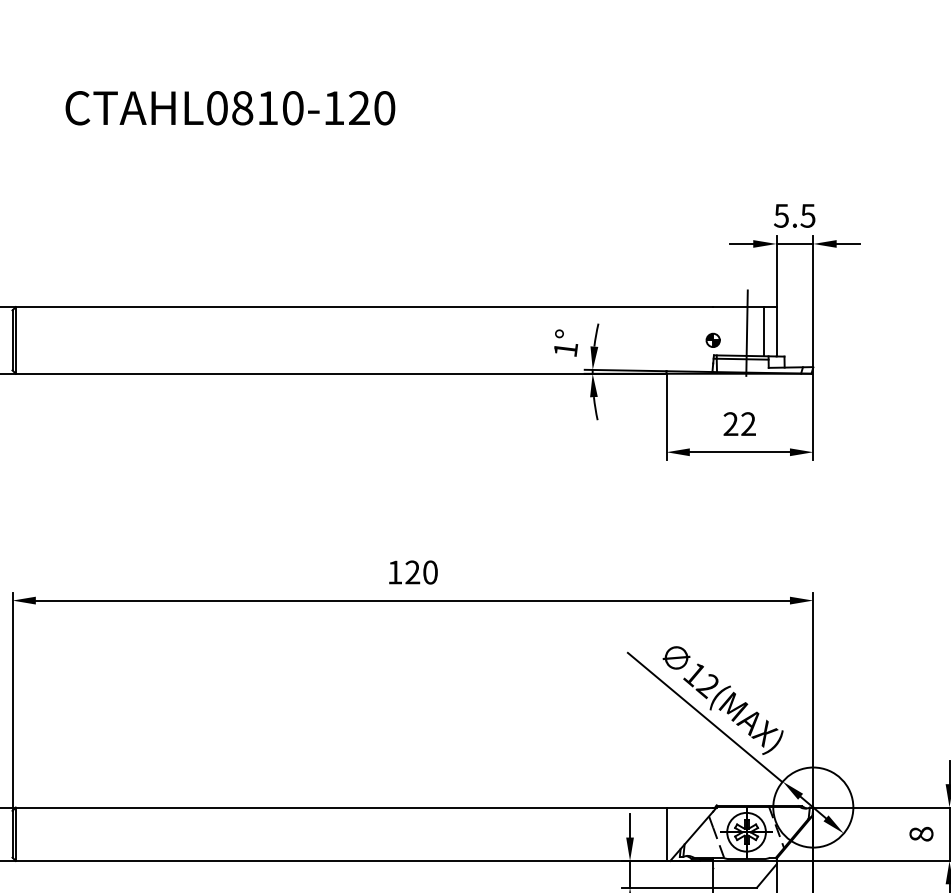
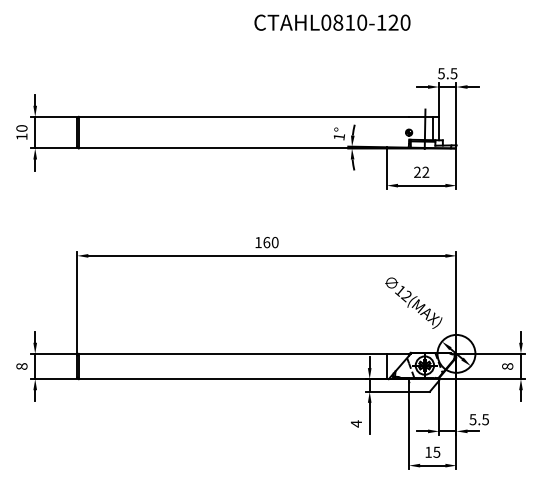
text: (230, 107) -> (332, 22), moved
text: (412, 572) -> (266, 242), 120 -> 160
line: (703, 715) -> (404, 310), removed

